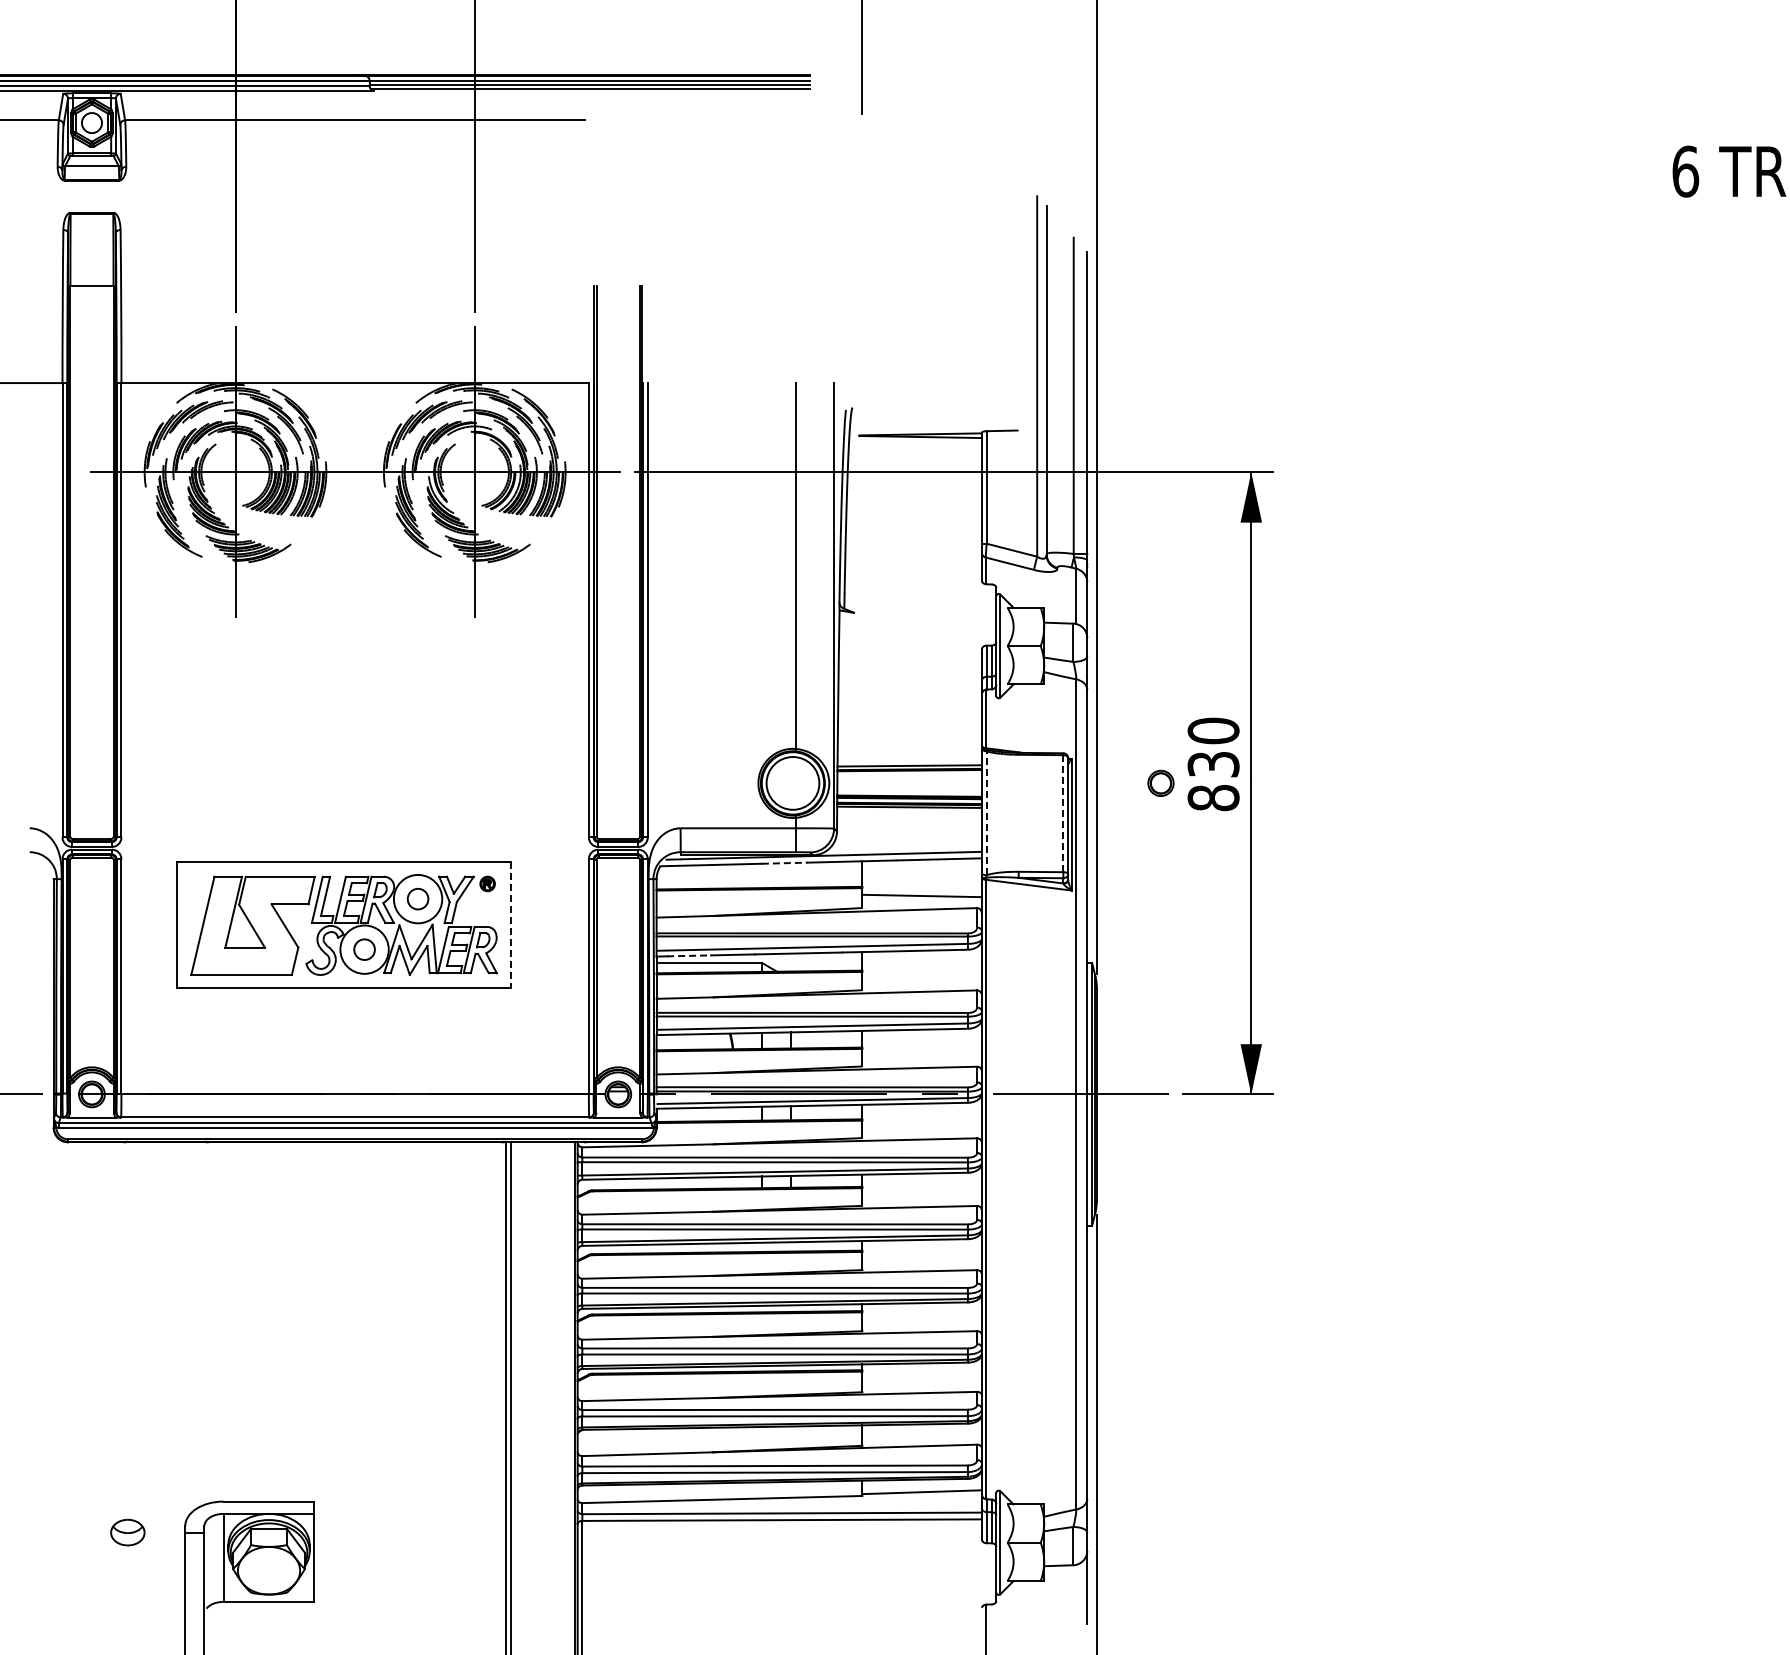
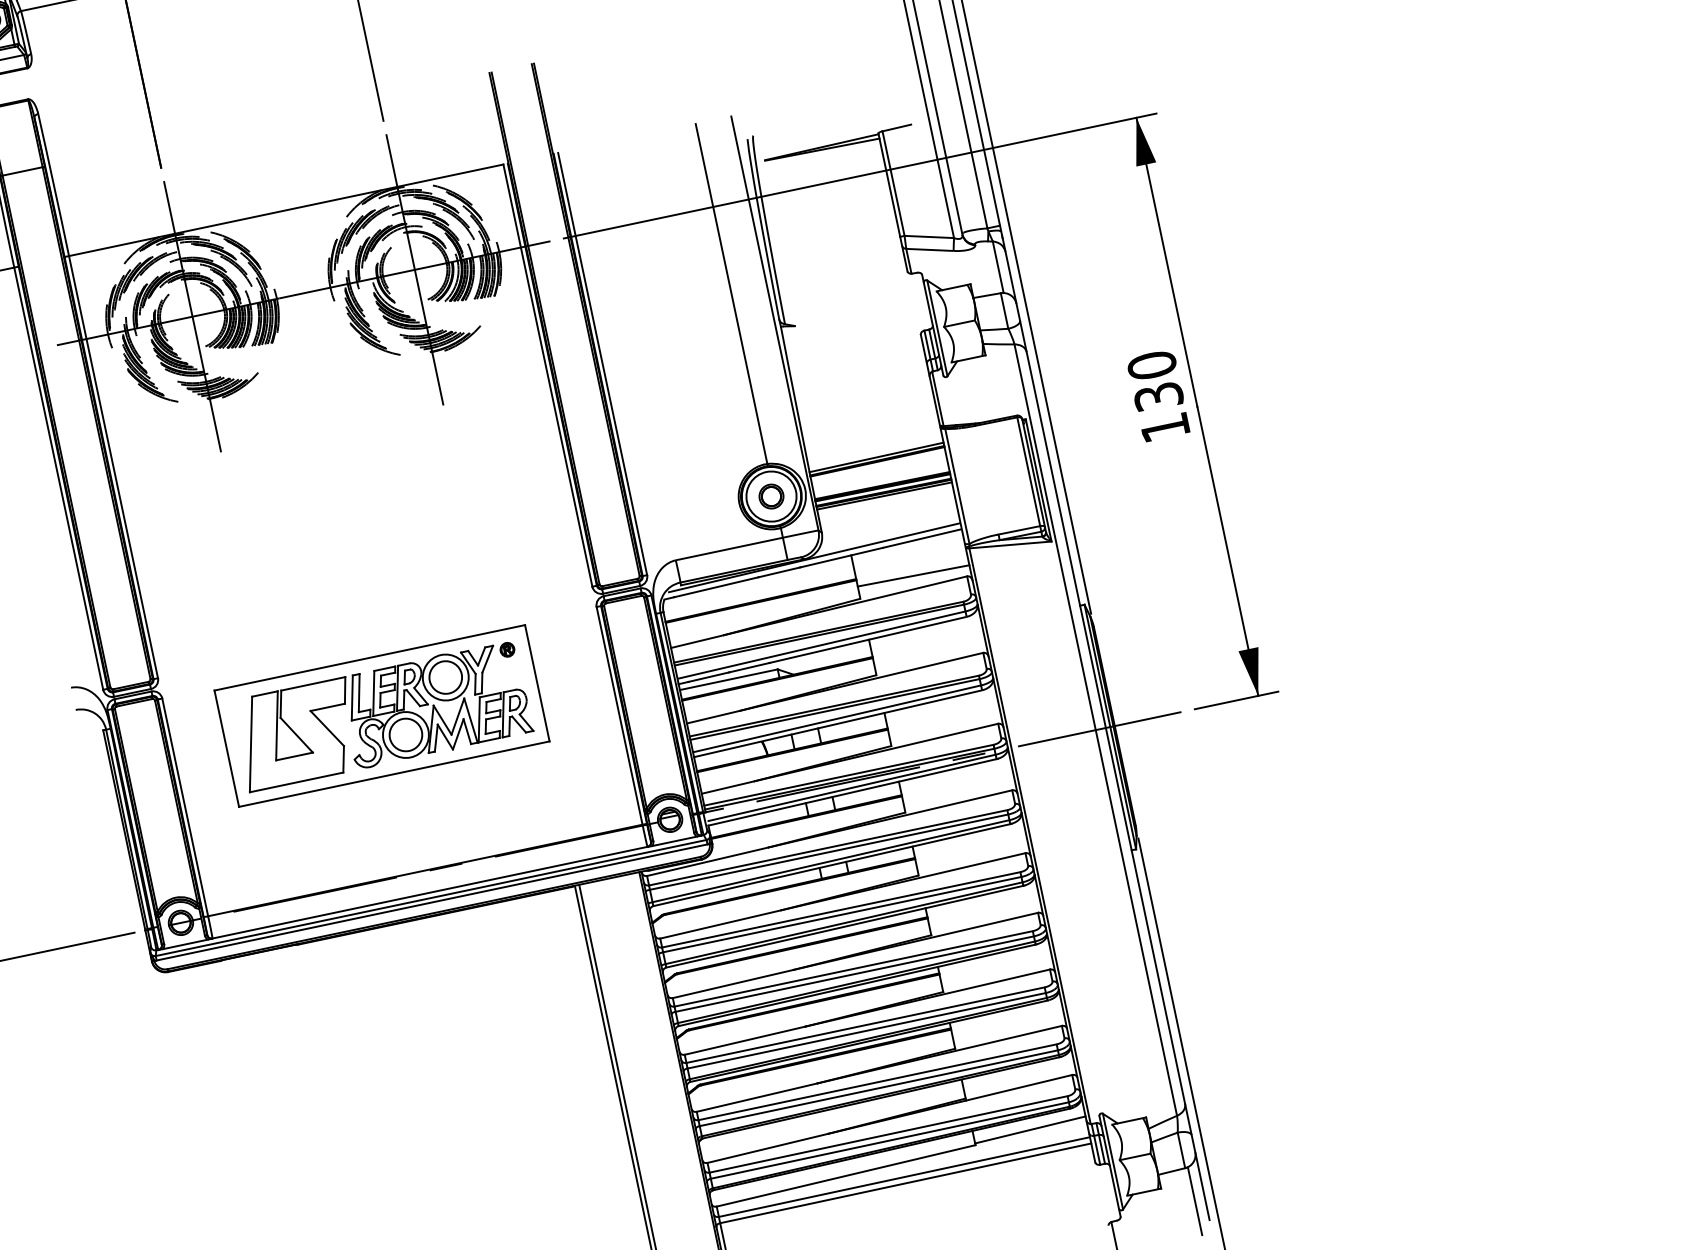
part: (1160, 782) -> (770, 495), moved
text: (1213, 797) -> (1165, 427), 830 -> 130
line: (986, 813) -> (957, 486), dashed -> solid
line: (1063, 813) -> (1028, 471), dashed -> solid
line: (784, 863) -> (779, 572), dashed -> solid
circle: (417, 898) -> (445, 677), size x1.67
line: (511, 924) -> (537, 682), dashed -> solid
circle: (364, 949) -> (405, 734), size x1.67
line: (689, 955) -> (709, 676), dashed -> solid
line: (1076, 1600) -> (1194, 1200), added

